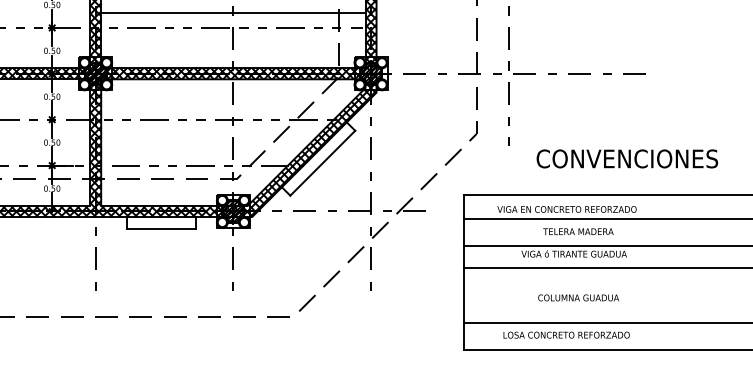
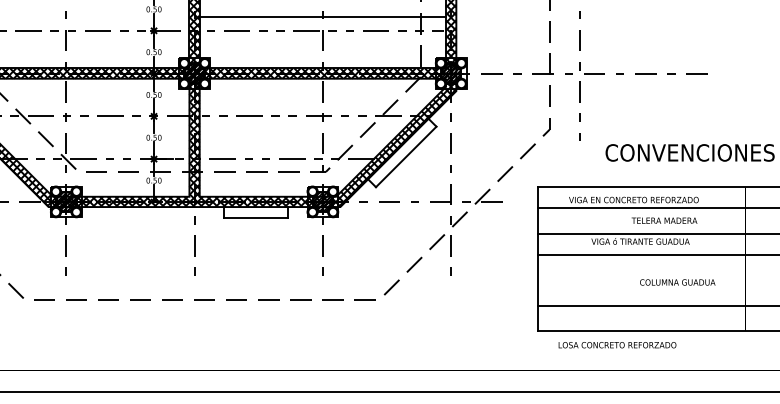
text: (578, 231) -> (664, 220), moved
text: (578, 297) -> (677, 282), moved
text: (566, 335) -> (617, 345), moved

